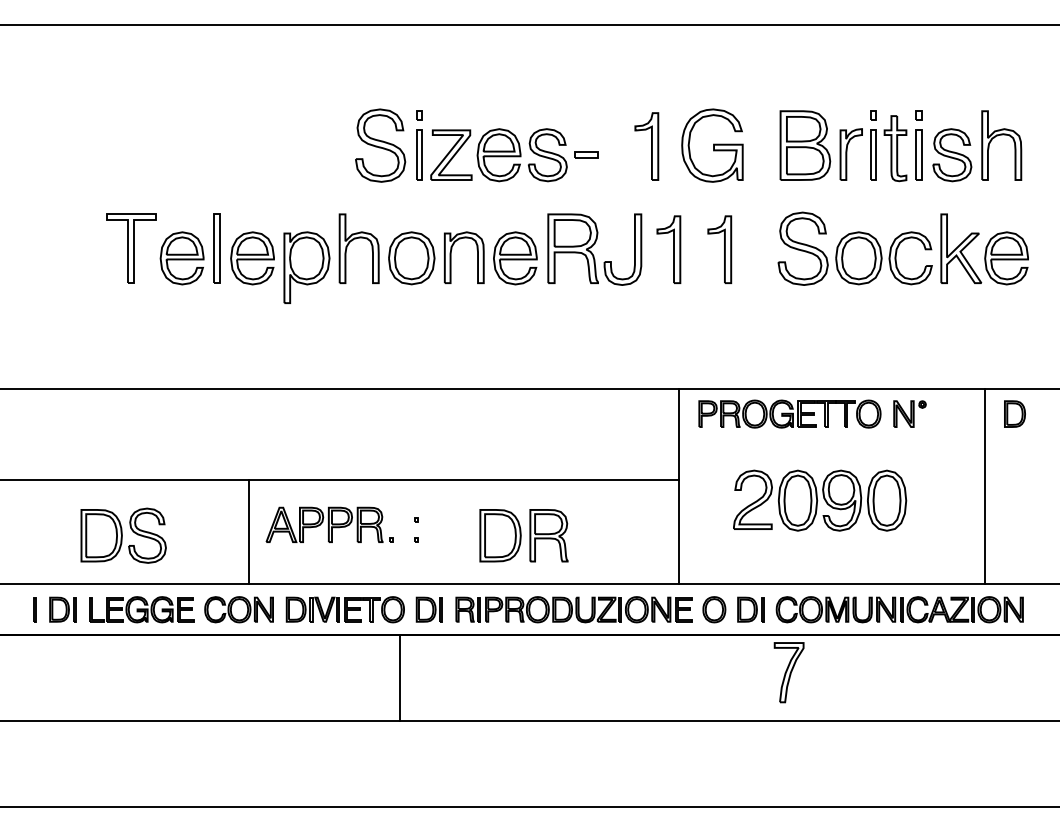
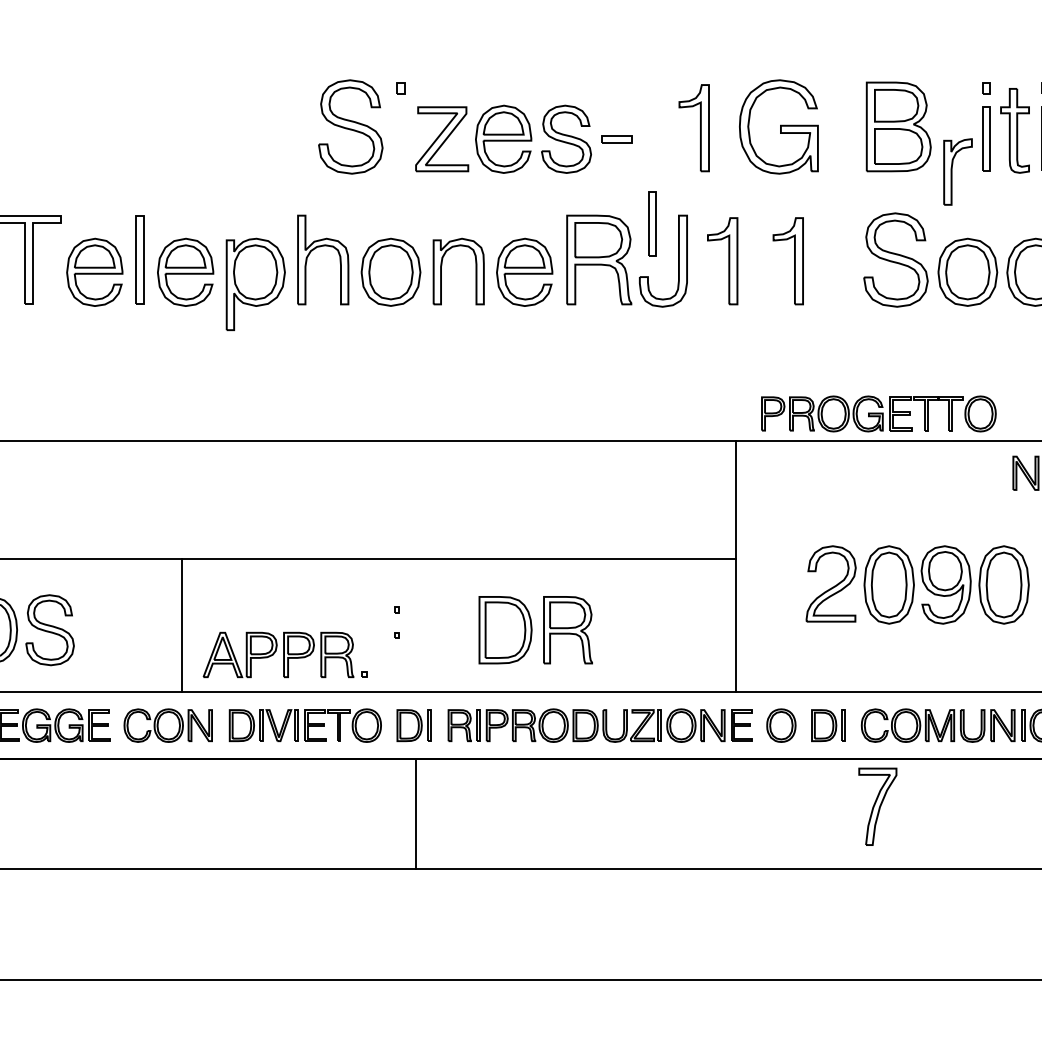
part: (419, 154) -> (652, 223), moved
part: (850, 154) -> (956, 171), moved
part: (789, 413) -> (878, 413), moved
part: (329, 524) -> (284, 654), moved
line: (399, 678) -> (415, 814), moved

